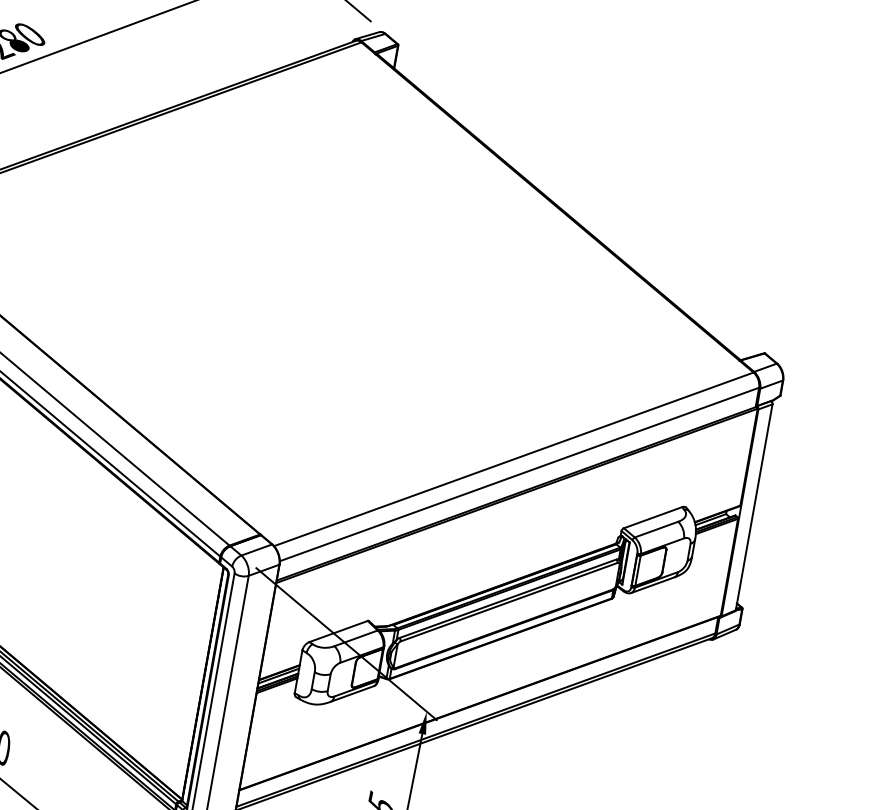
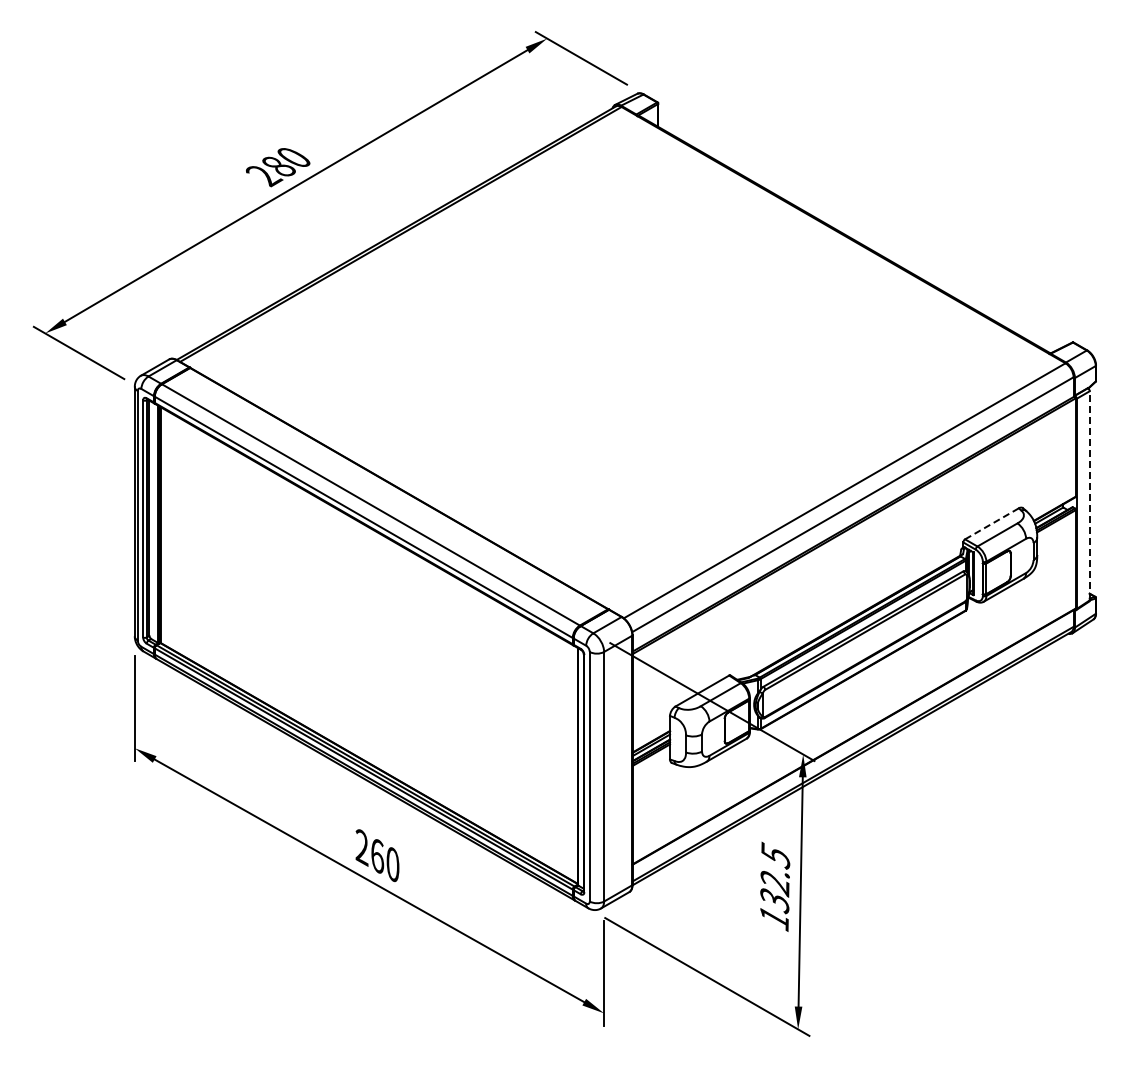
line: (754, 506) -> (1089, 495), solid -> dashed
line: (653, 517) -> (992, 523), solid -> dashed

